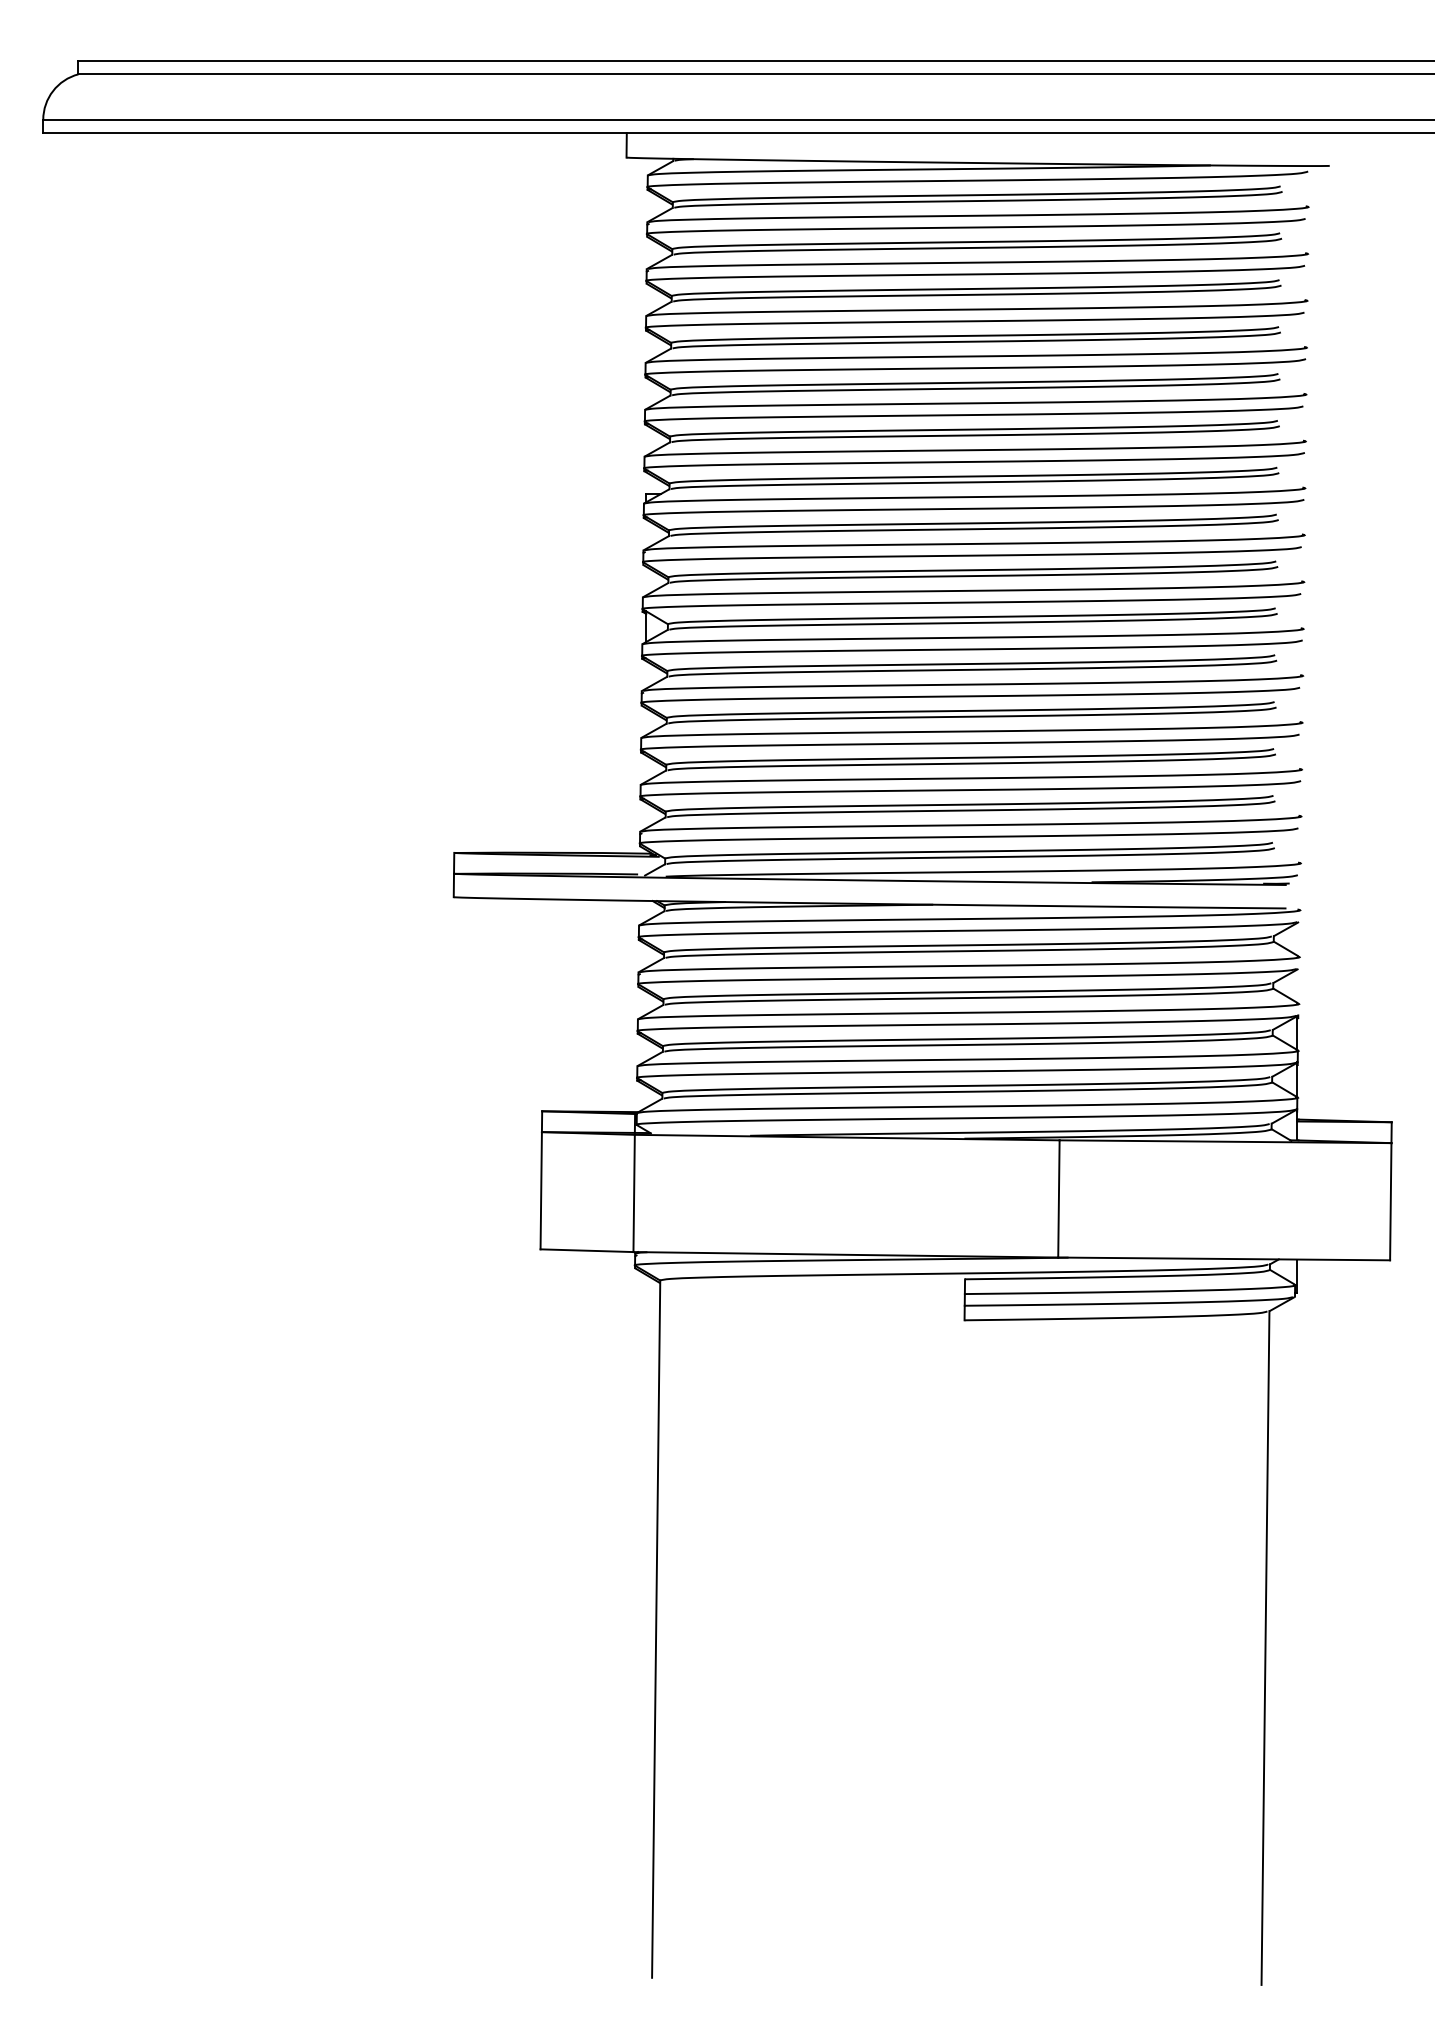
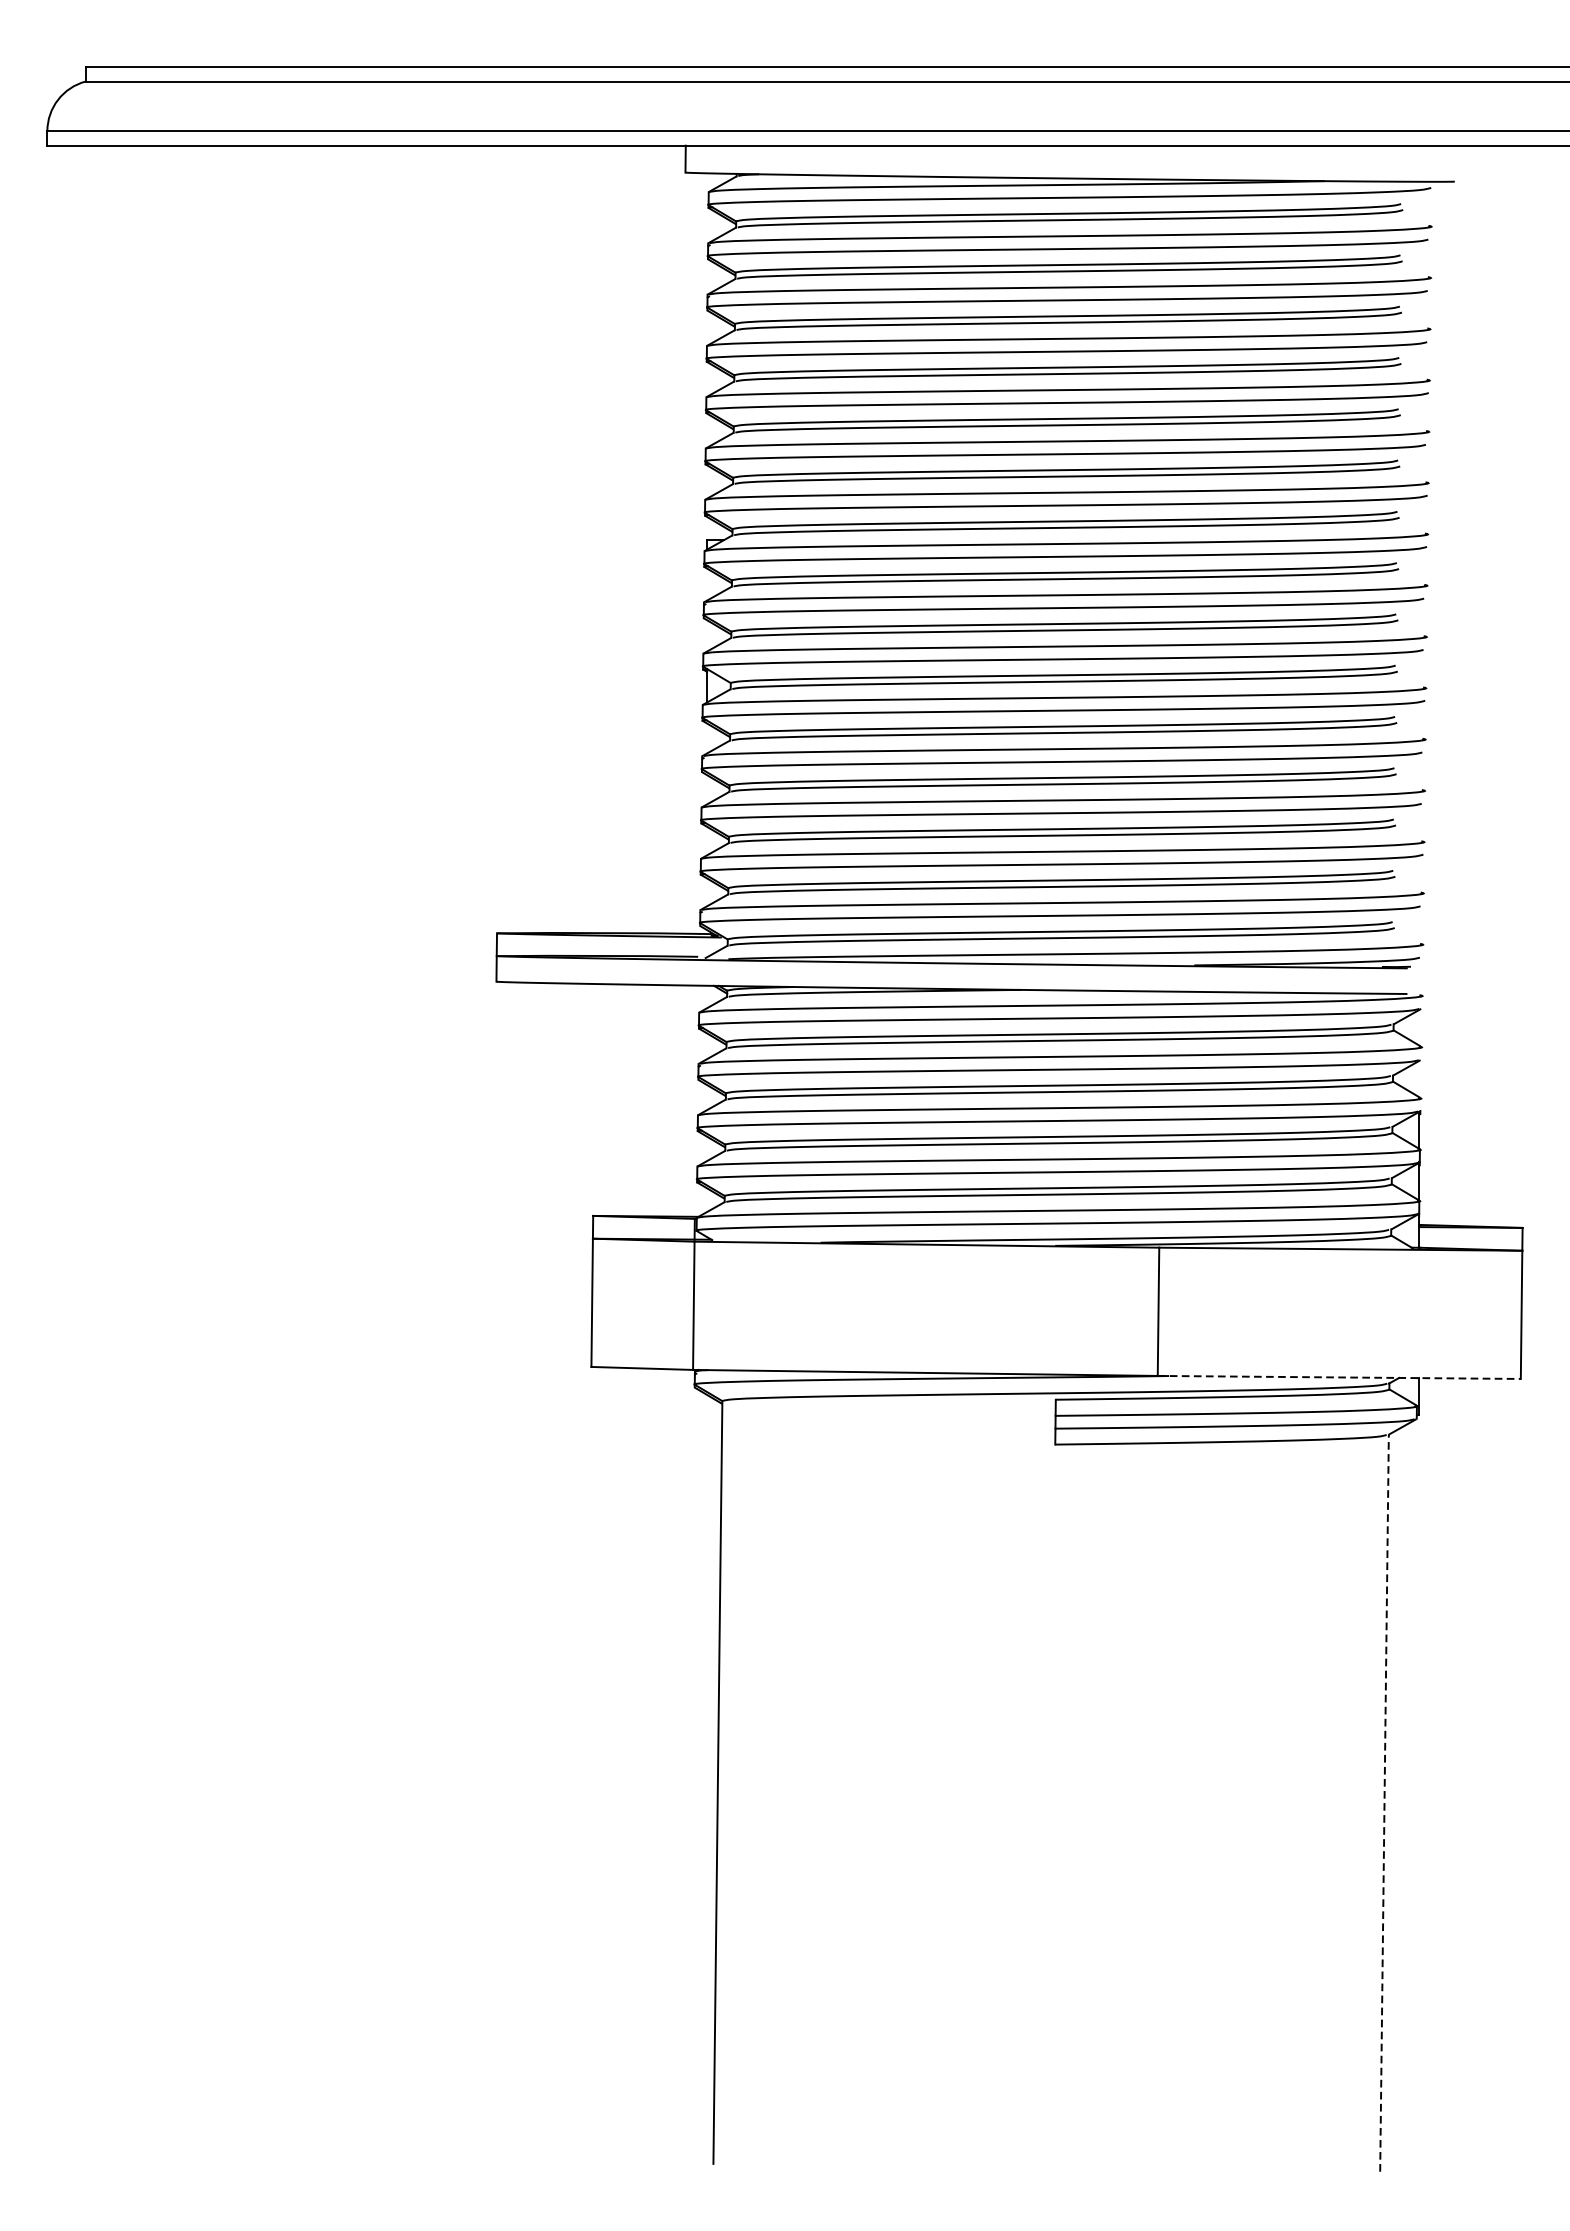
line: (1224, 1258) -> (1339, 1376), solid -> dashed
line: (1265, 1648) -> (1384, 1803), solid -> dashed

